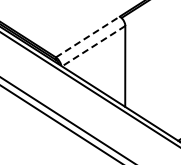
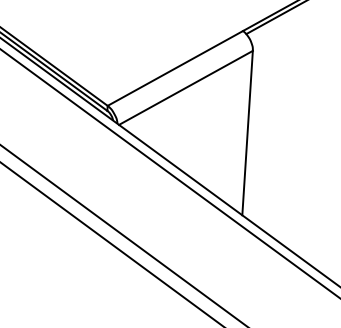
line: (87, 36) -> (174, 67), dashed -> solid
line: (93, 46) -> (185, 88), dashed -> solid

